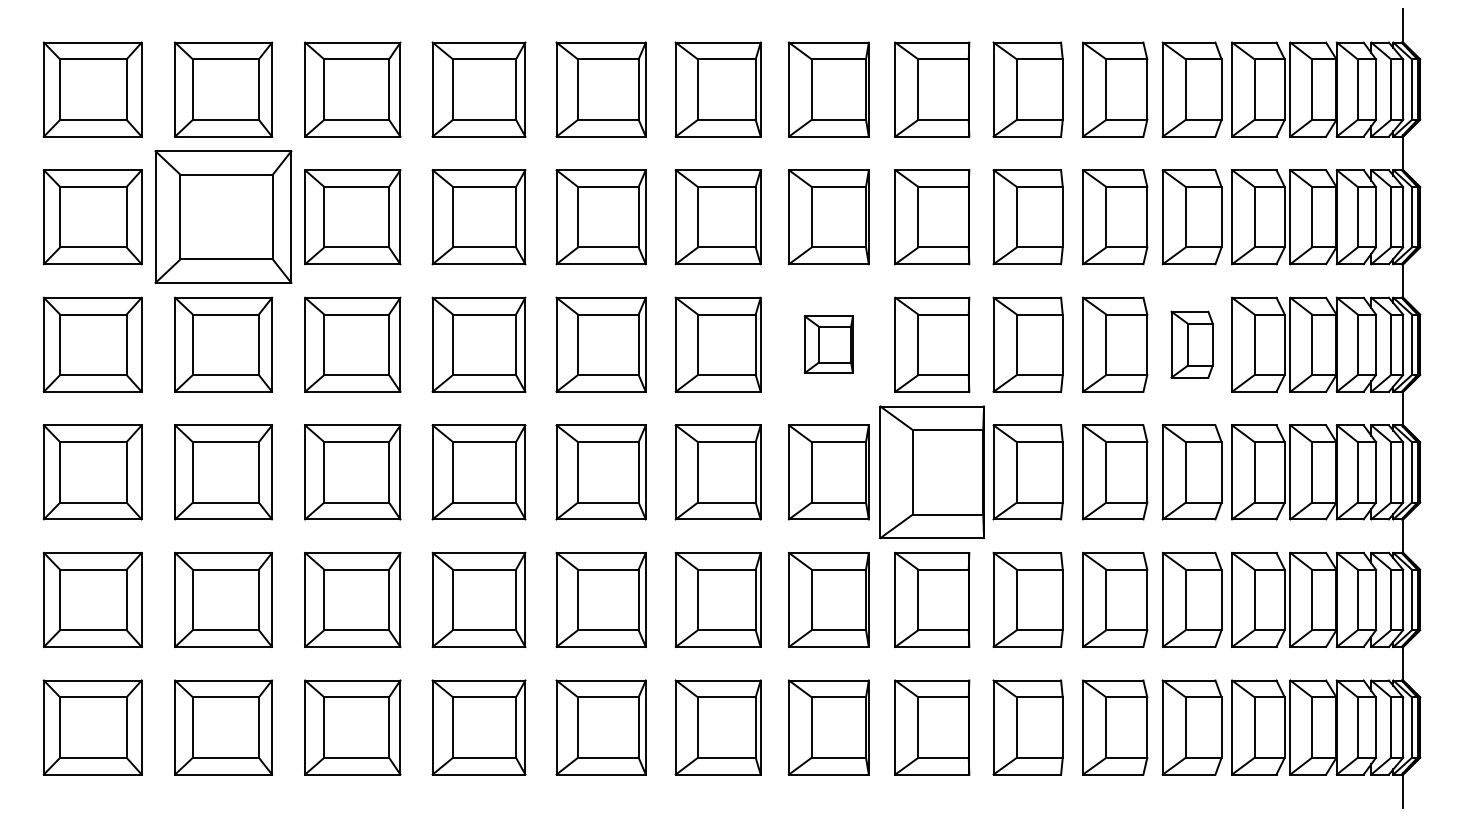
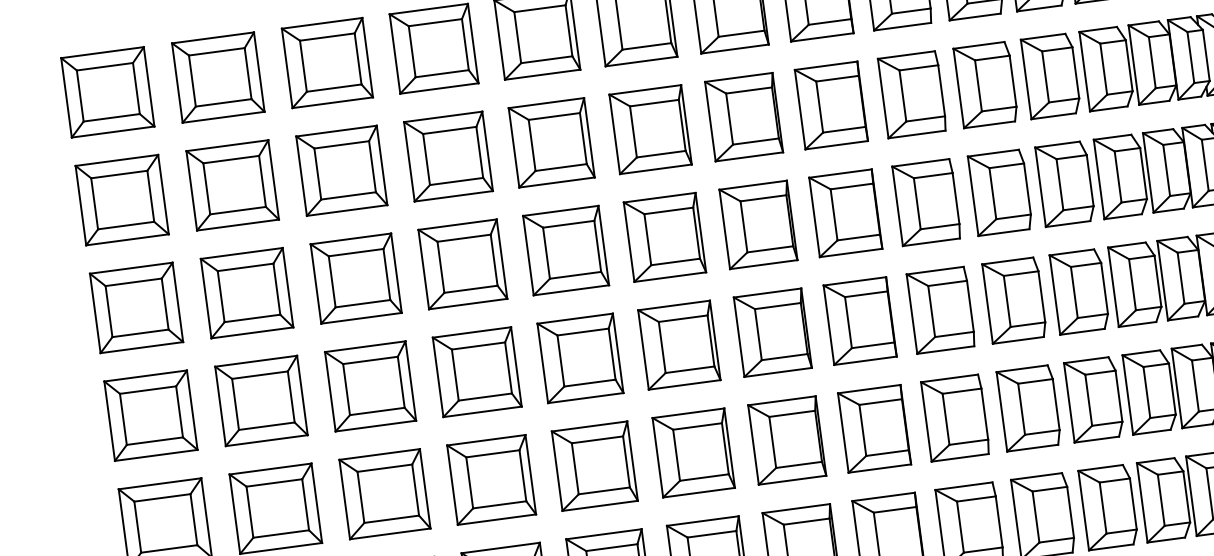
part: (223, 217) -> (232, 185), size x0.71
part: (828, 344) -> (758, 224), size x1.67
part: (1191, 344) -> (1064, 183), size x1.43
part: (932, 472) -> (860, 321), size x0.71

